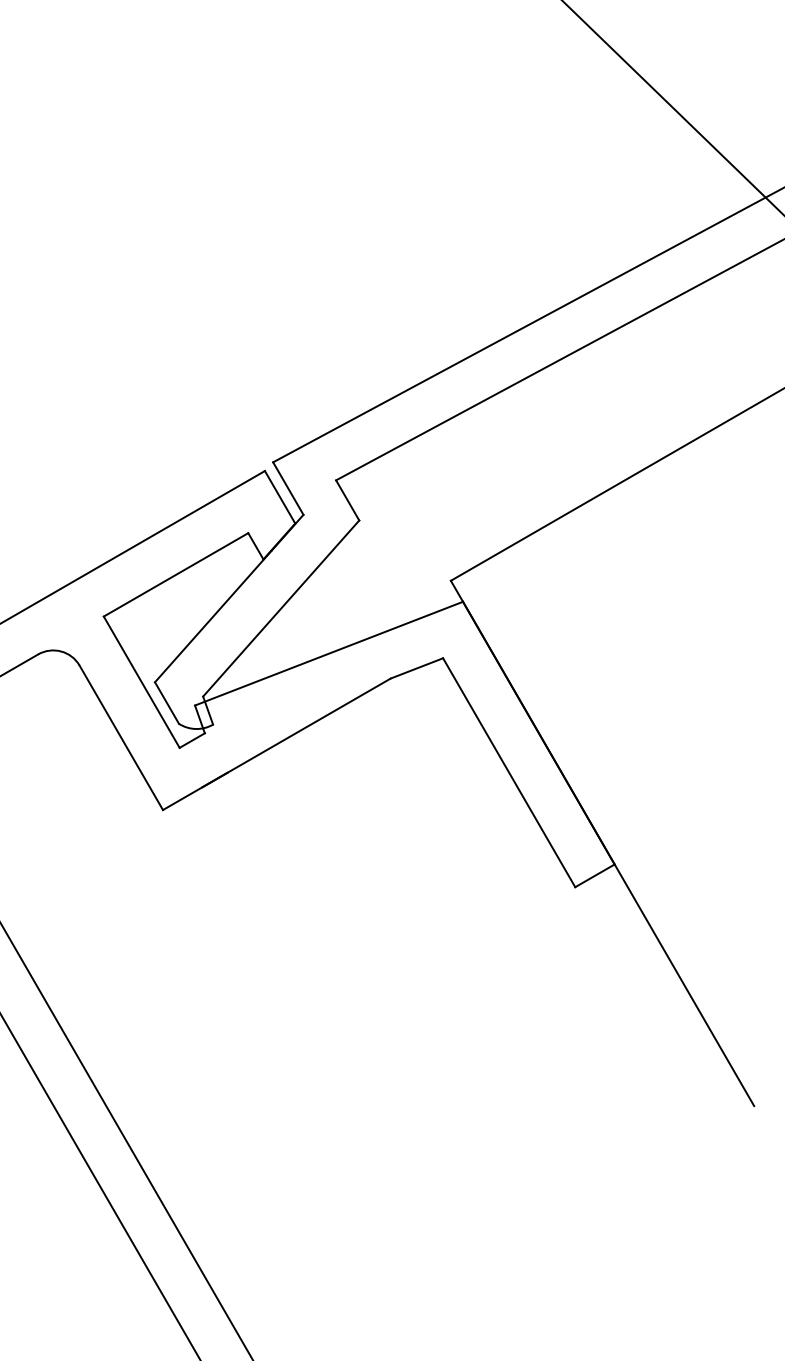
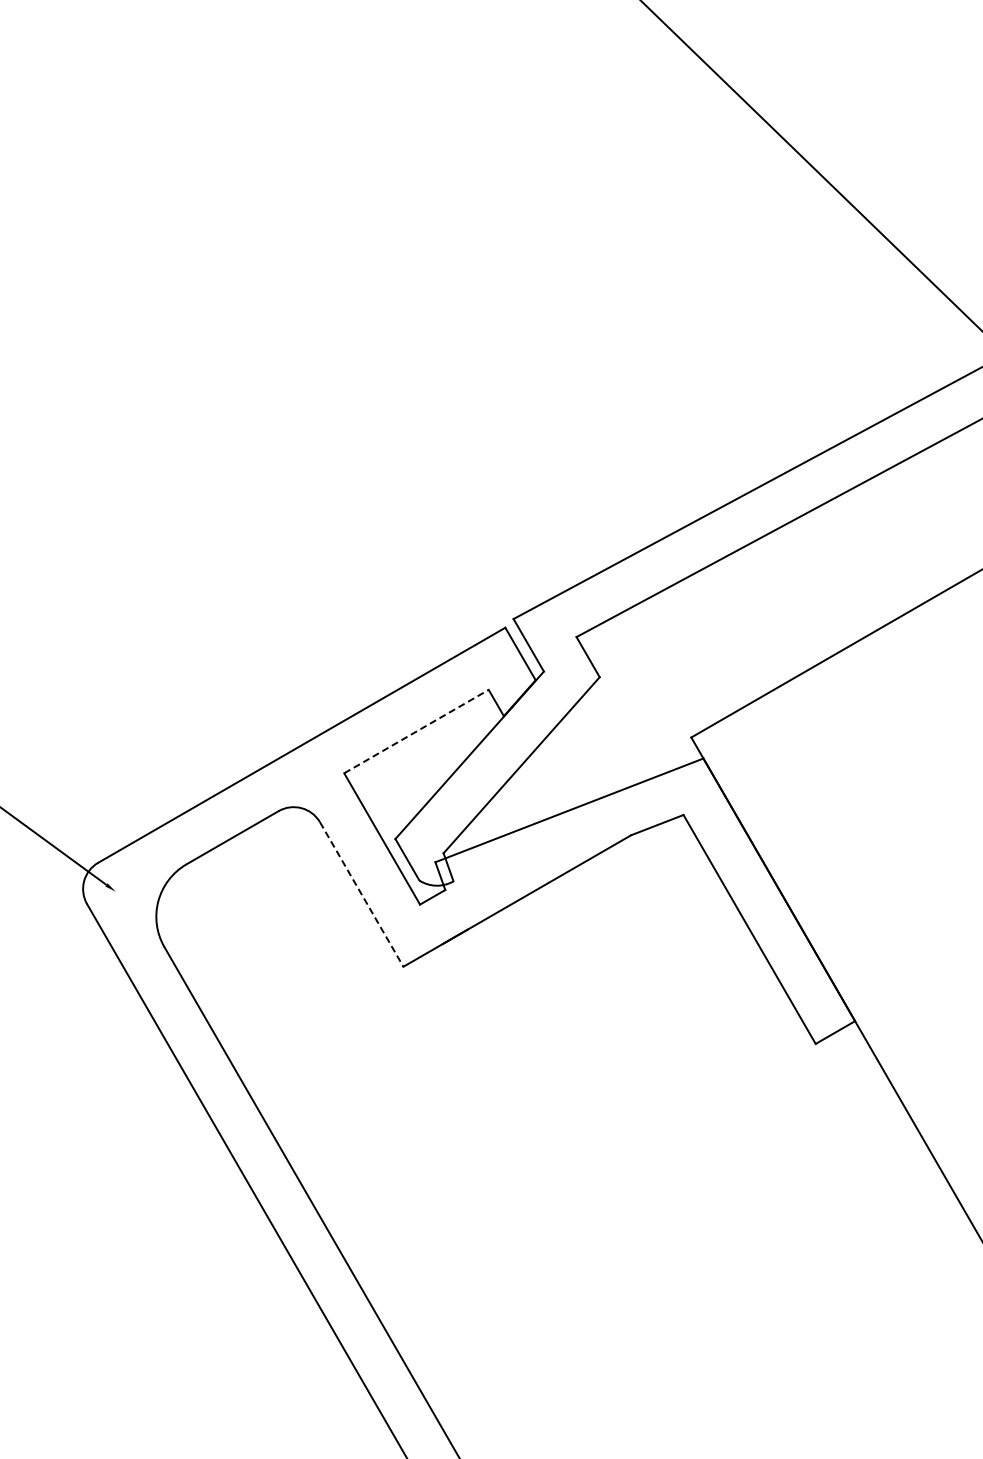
line: (176, 574) -> (416, 731), solid -> dashed
line: (121, 737) -> (361, 894), solid -> dashed

